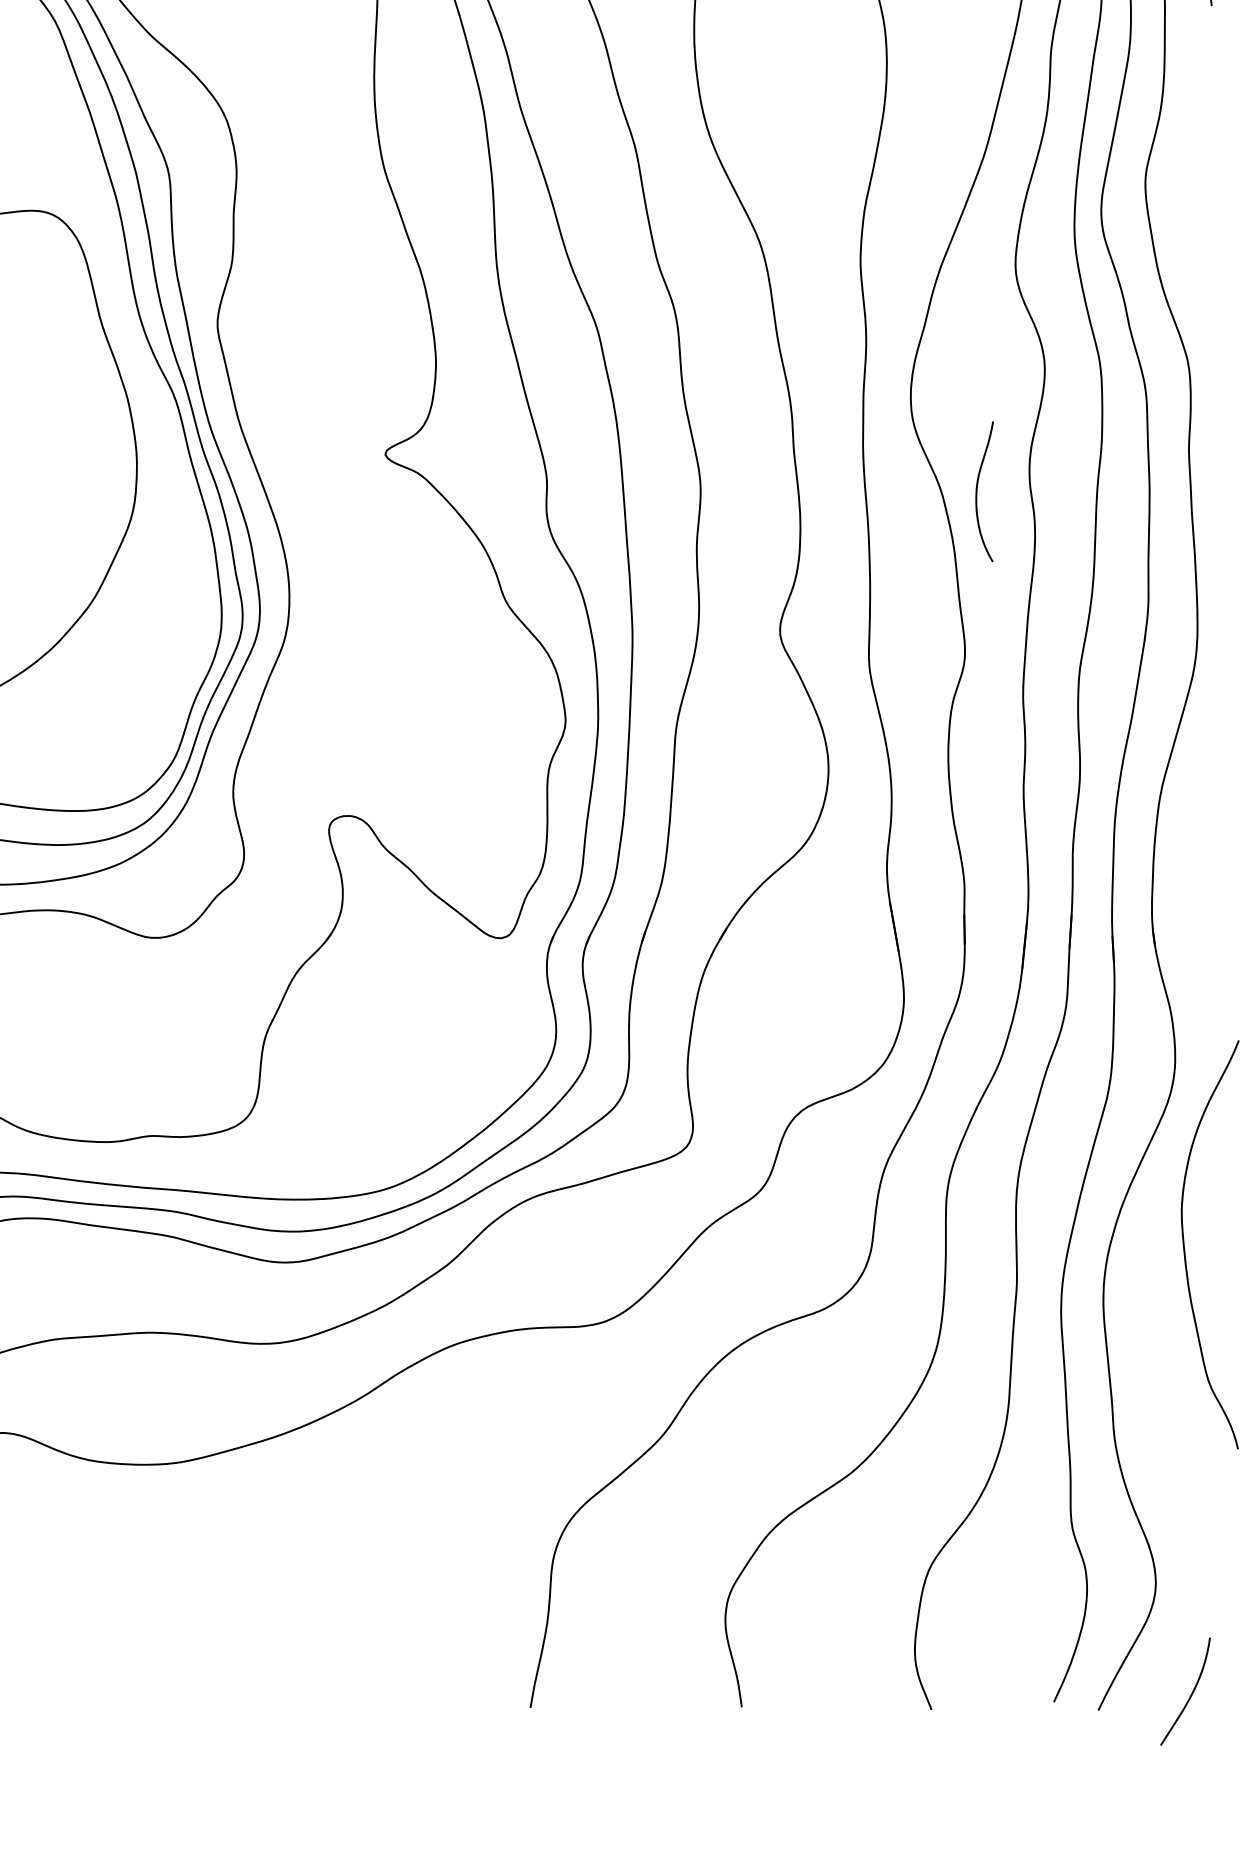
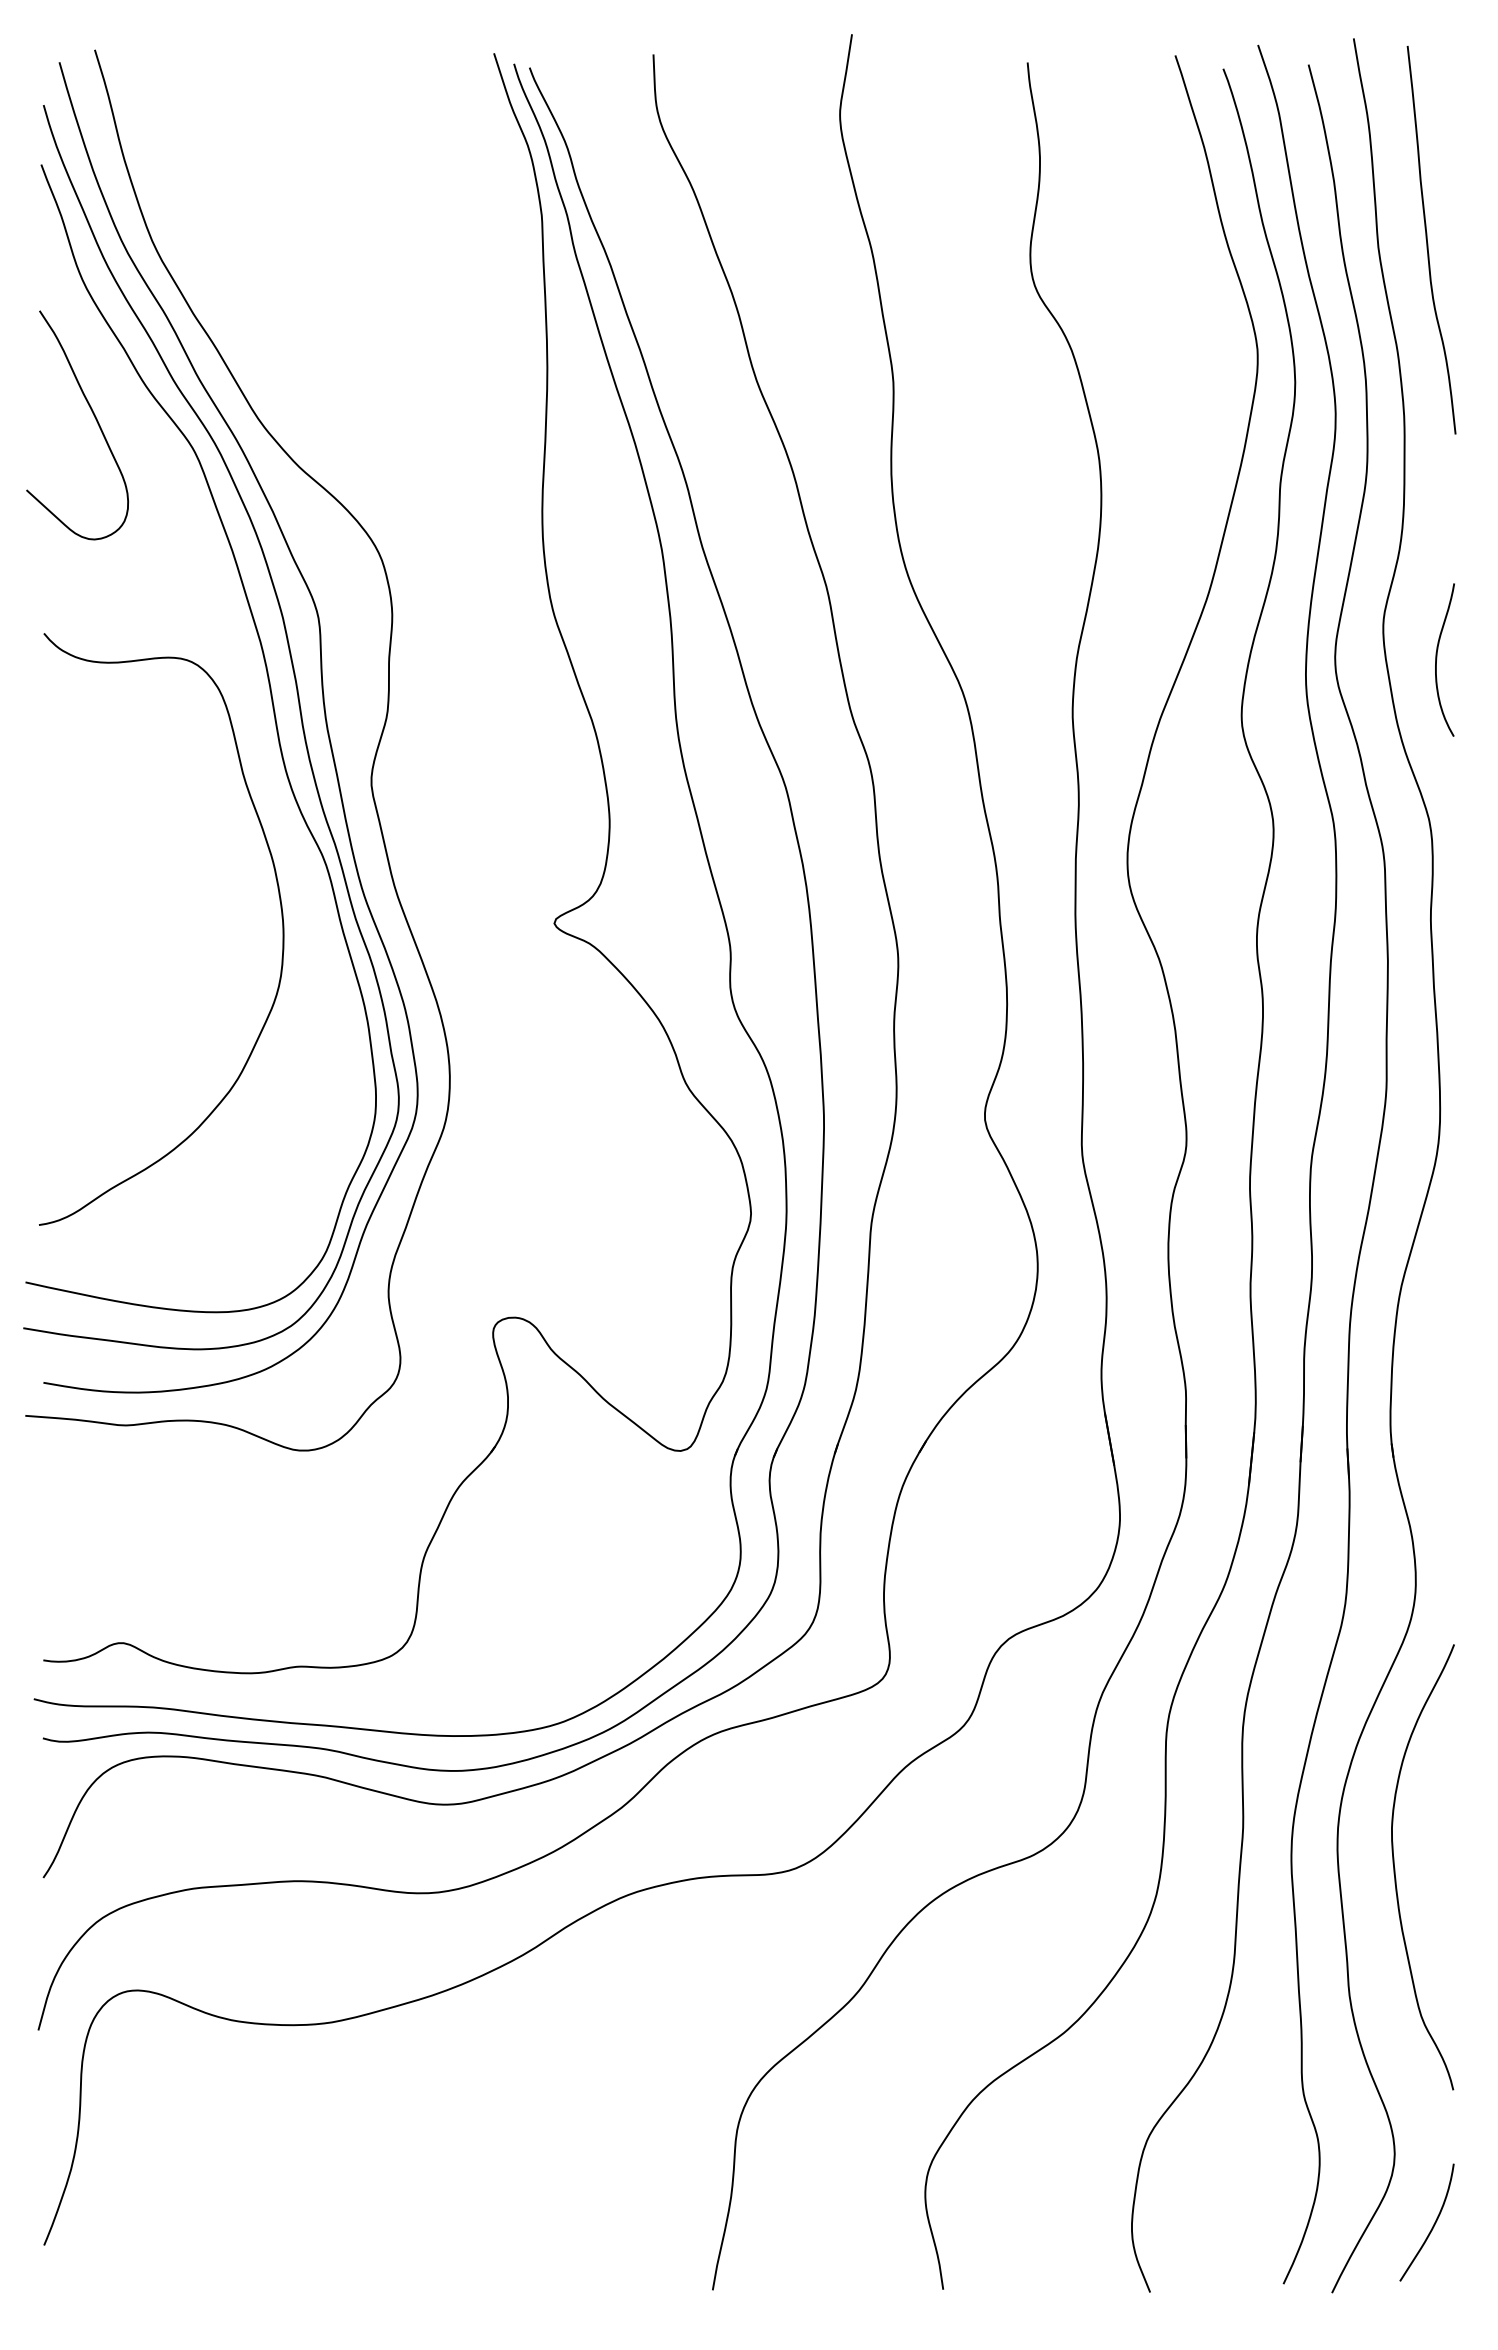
curve: (977, 491) -> (1437, 659), moved
curve: (1185, 1245) -> (1395, 1868), moved
curve: (1190, 1695) -> (1432, 2226), moved

